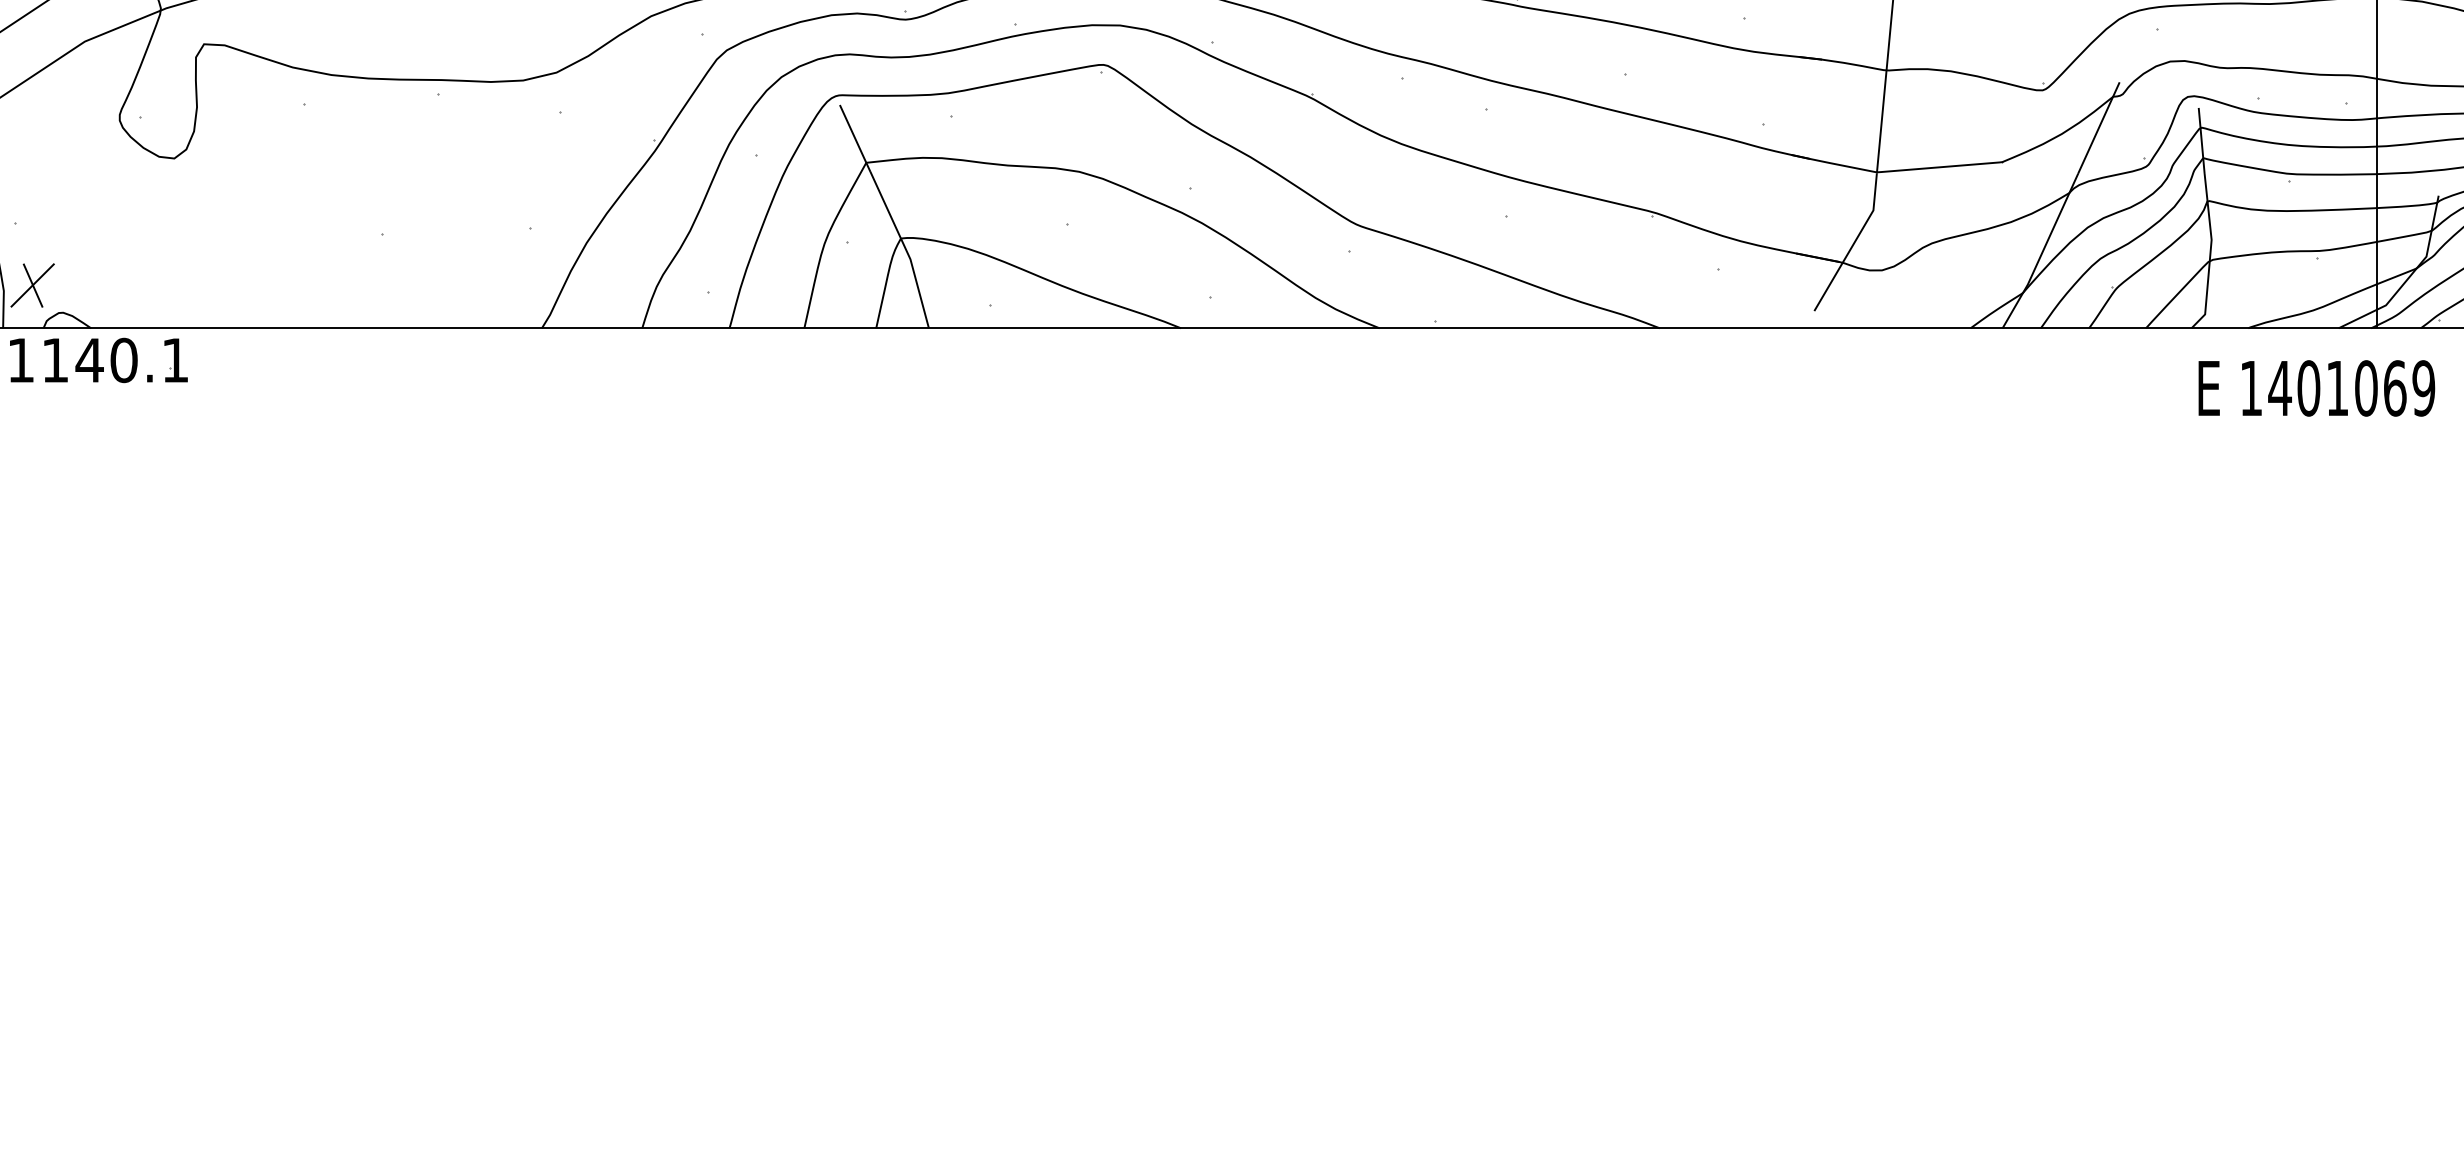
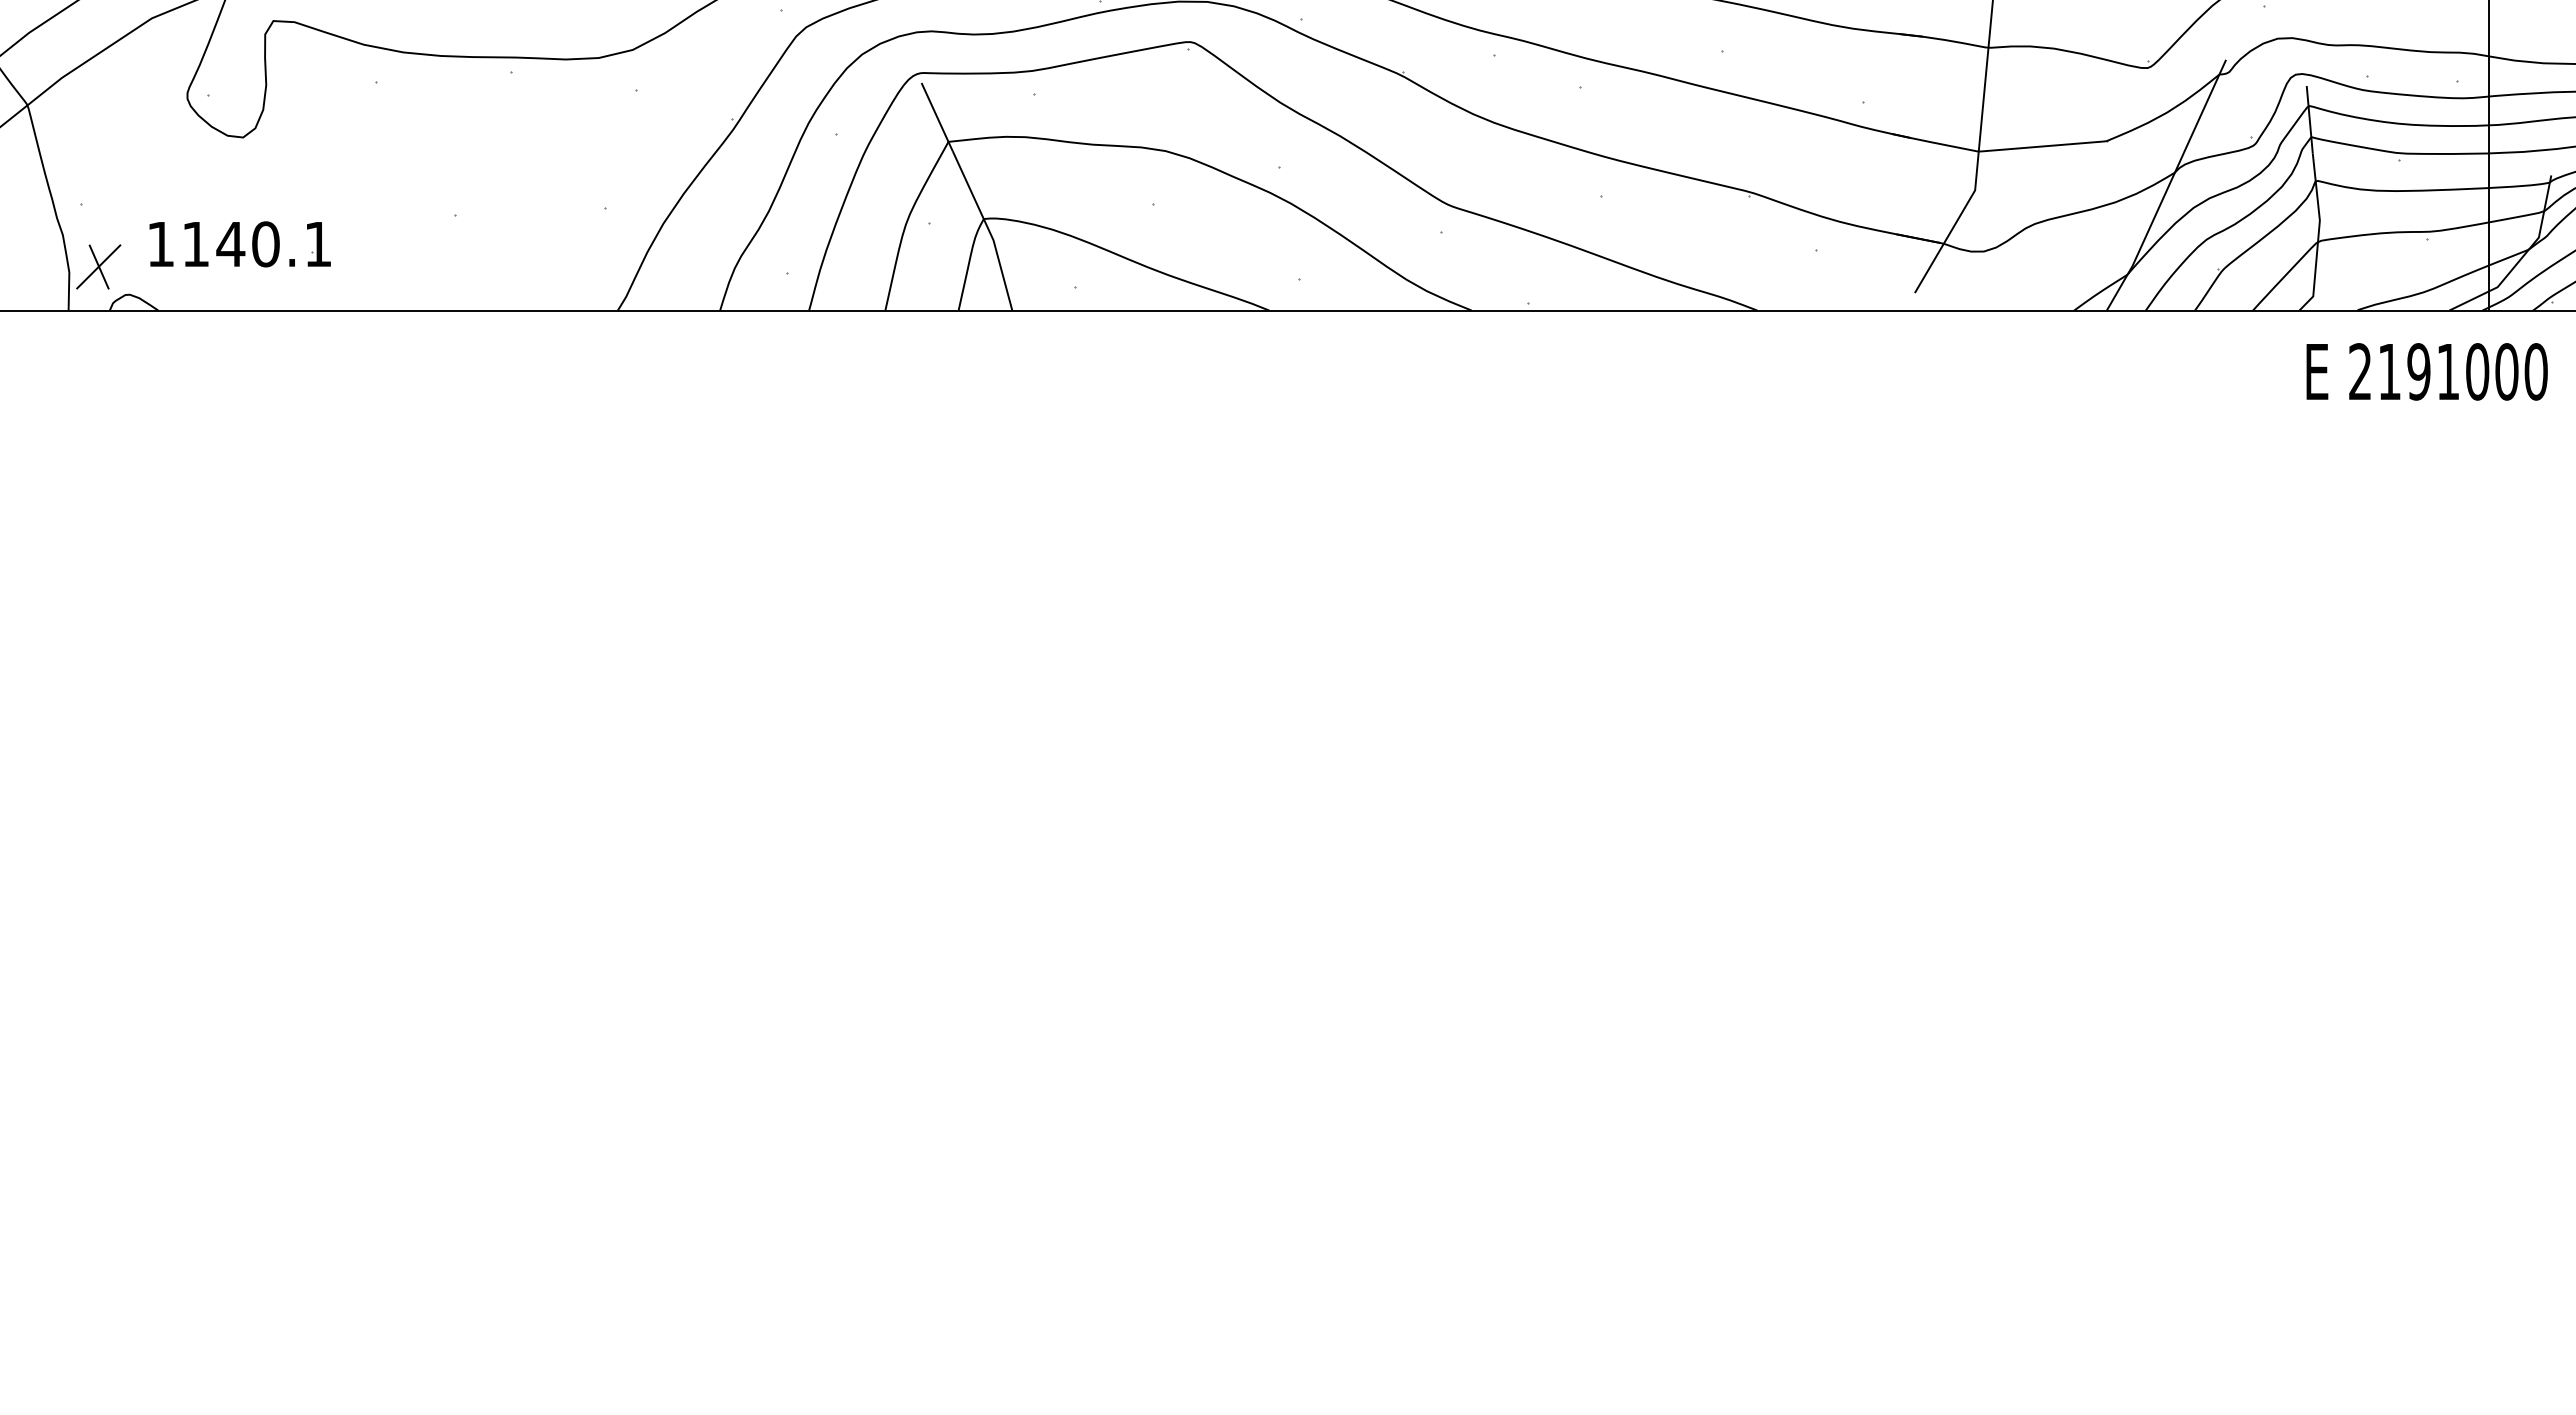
part: (98, 360) -> (239, 244), moved
text: (2337, 388) -> (2448, 371), 1401069 -> 2191000

